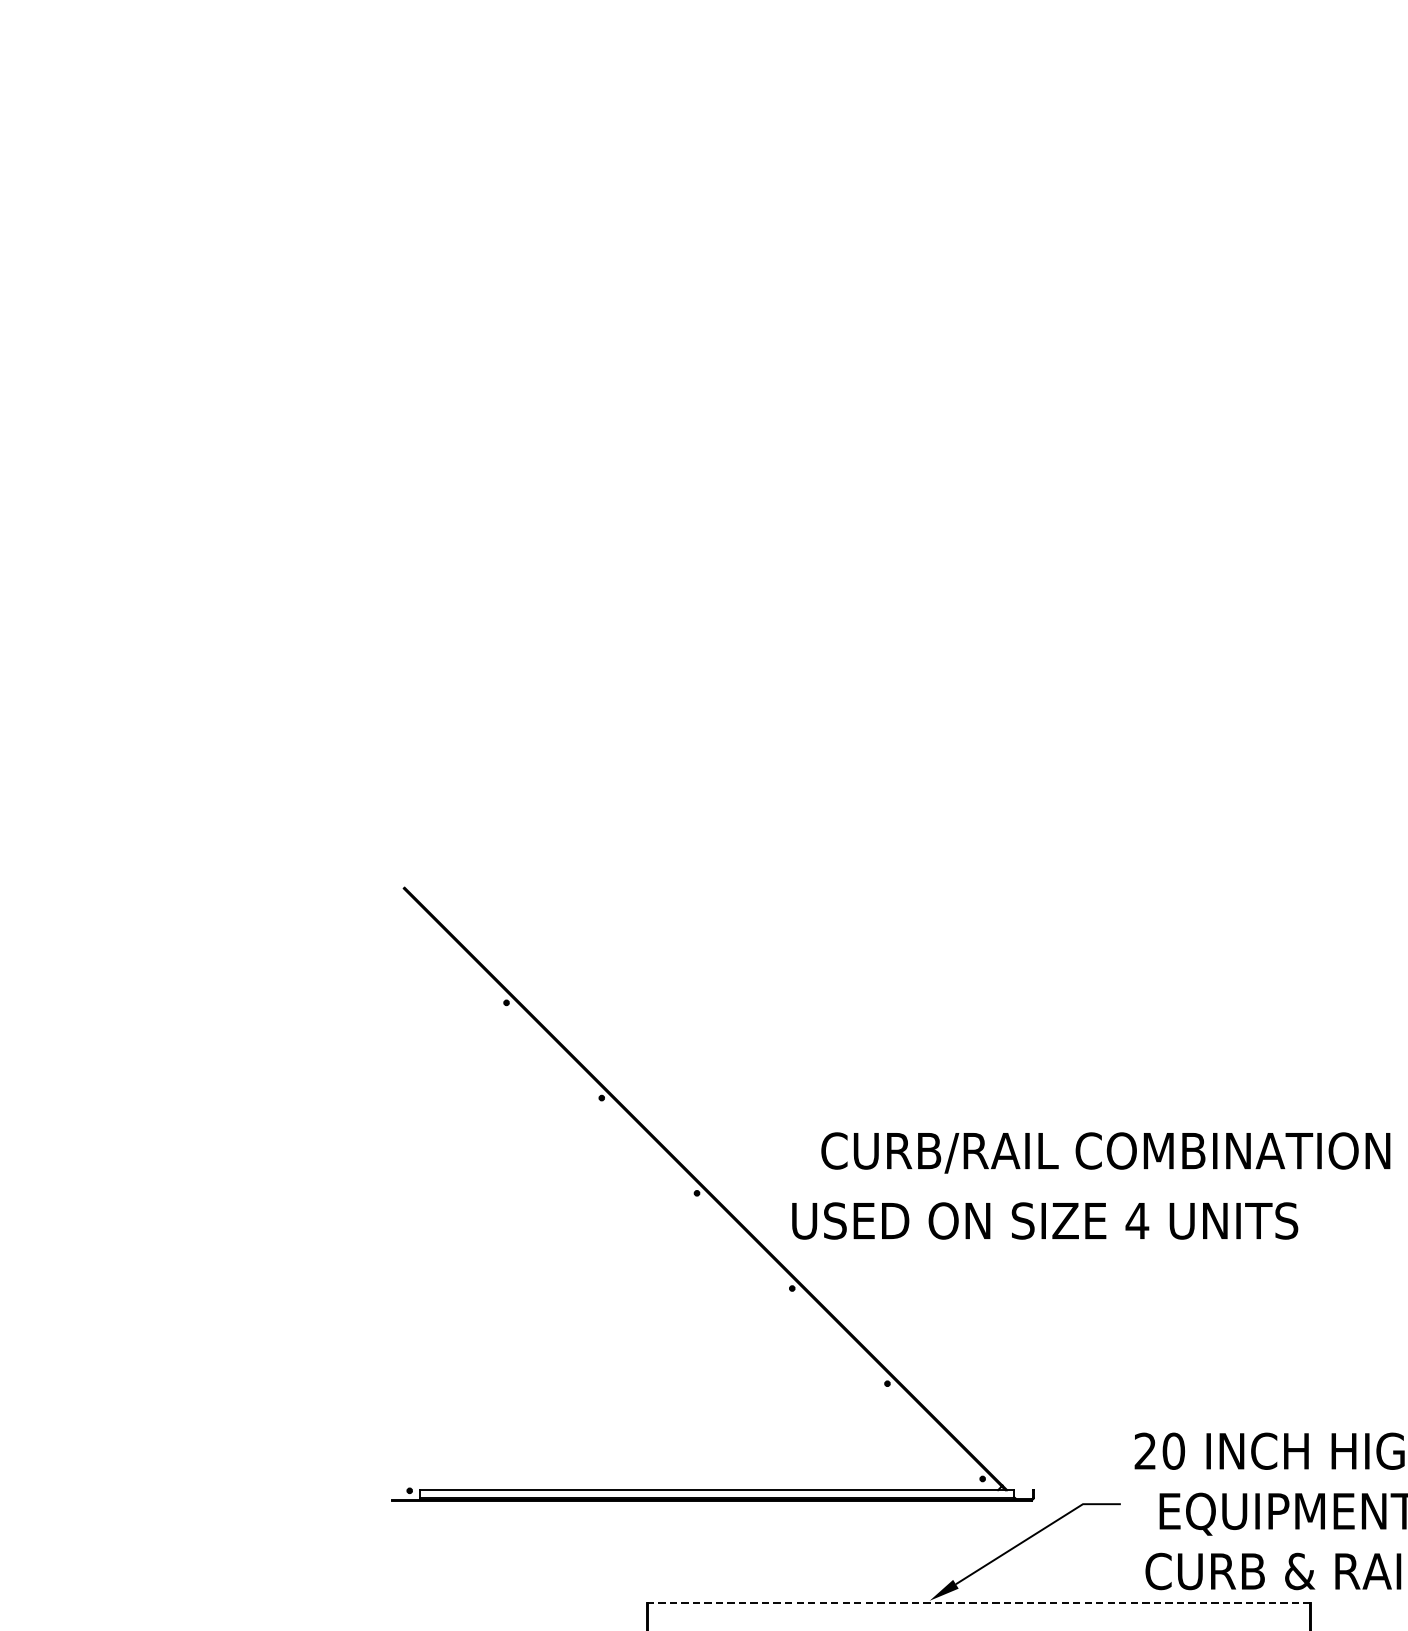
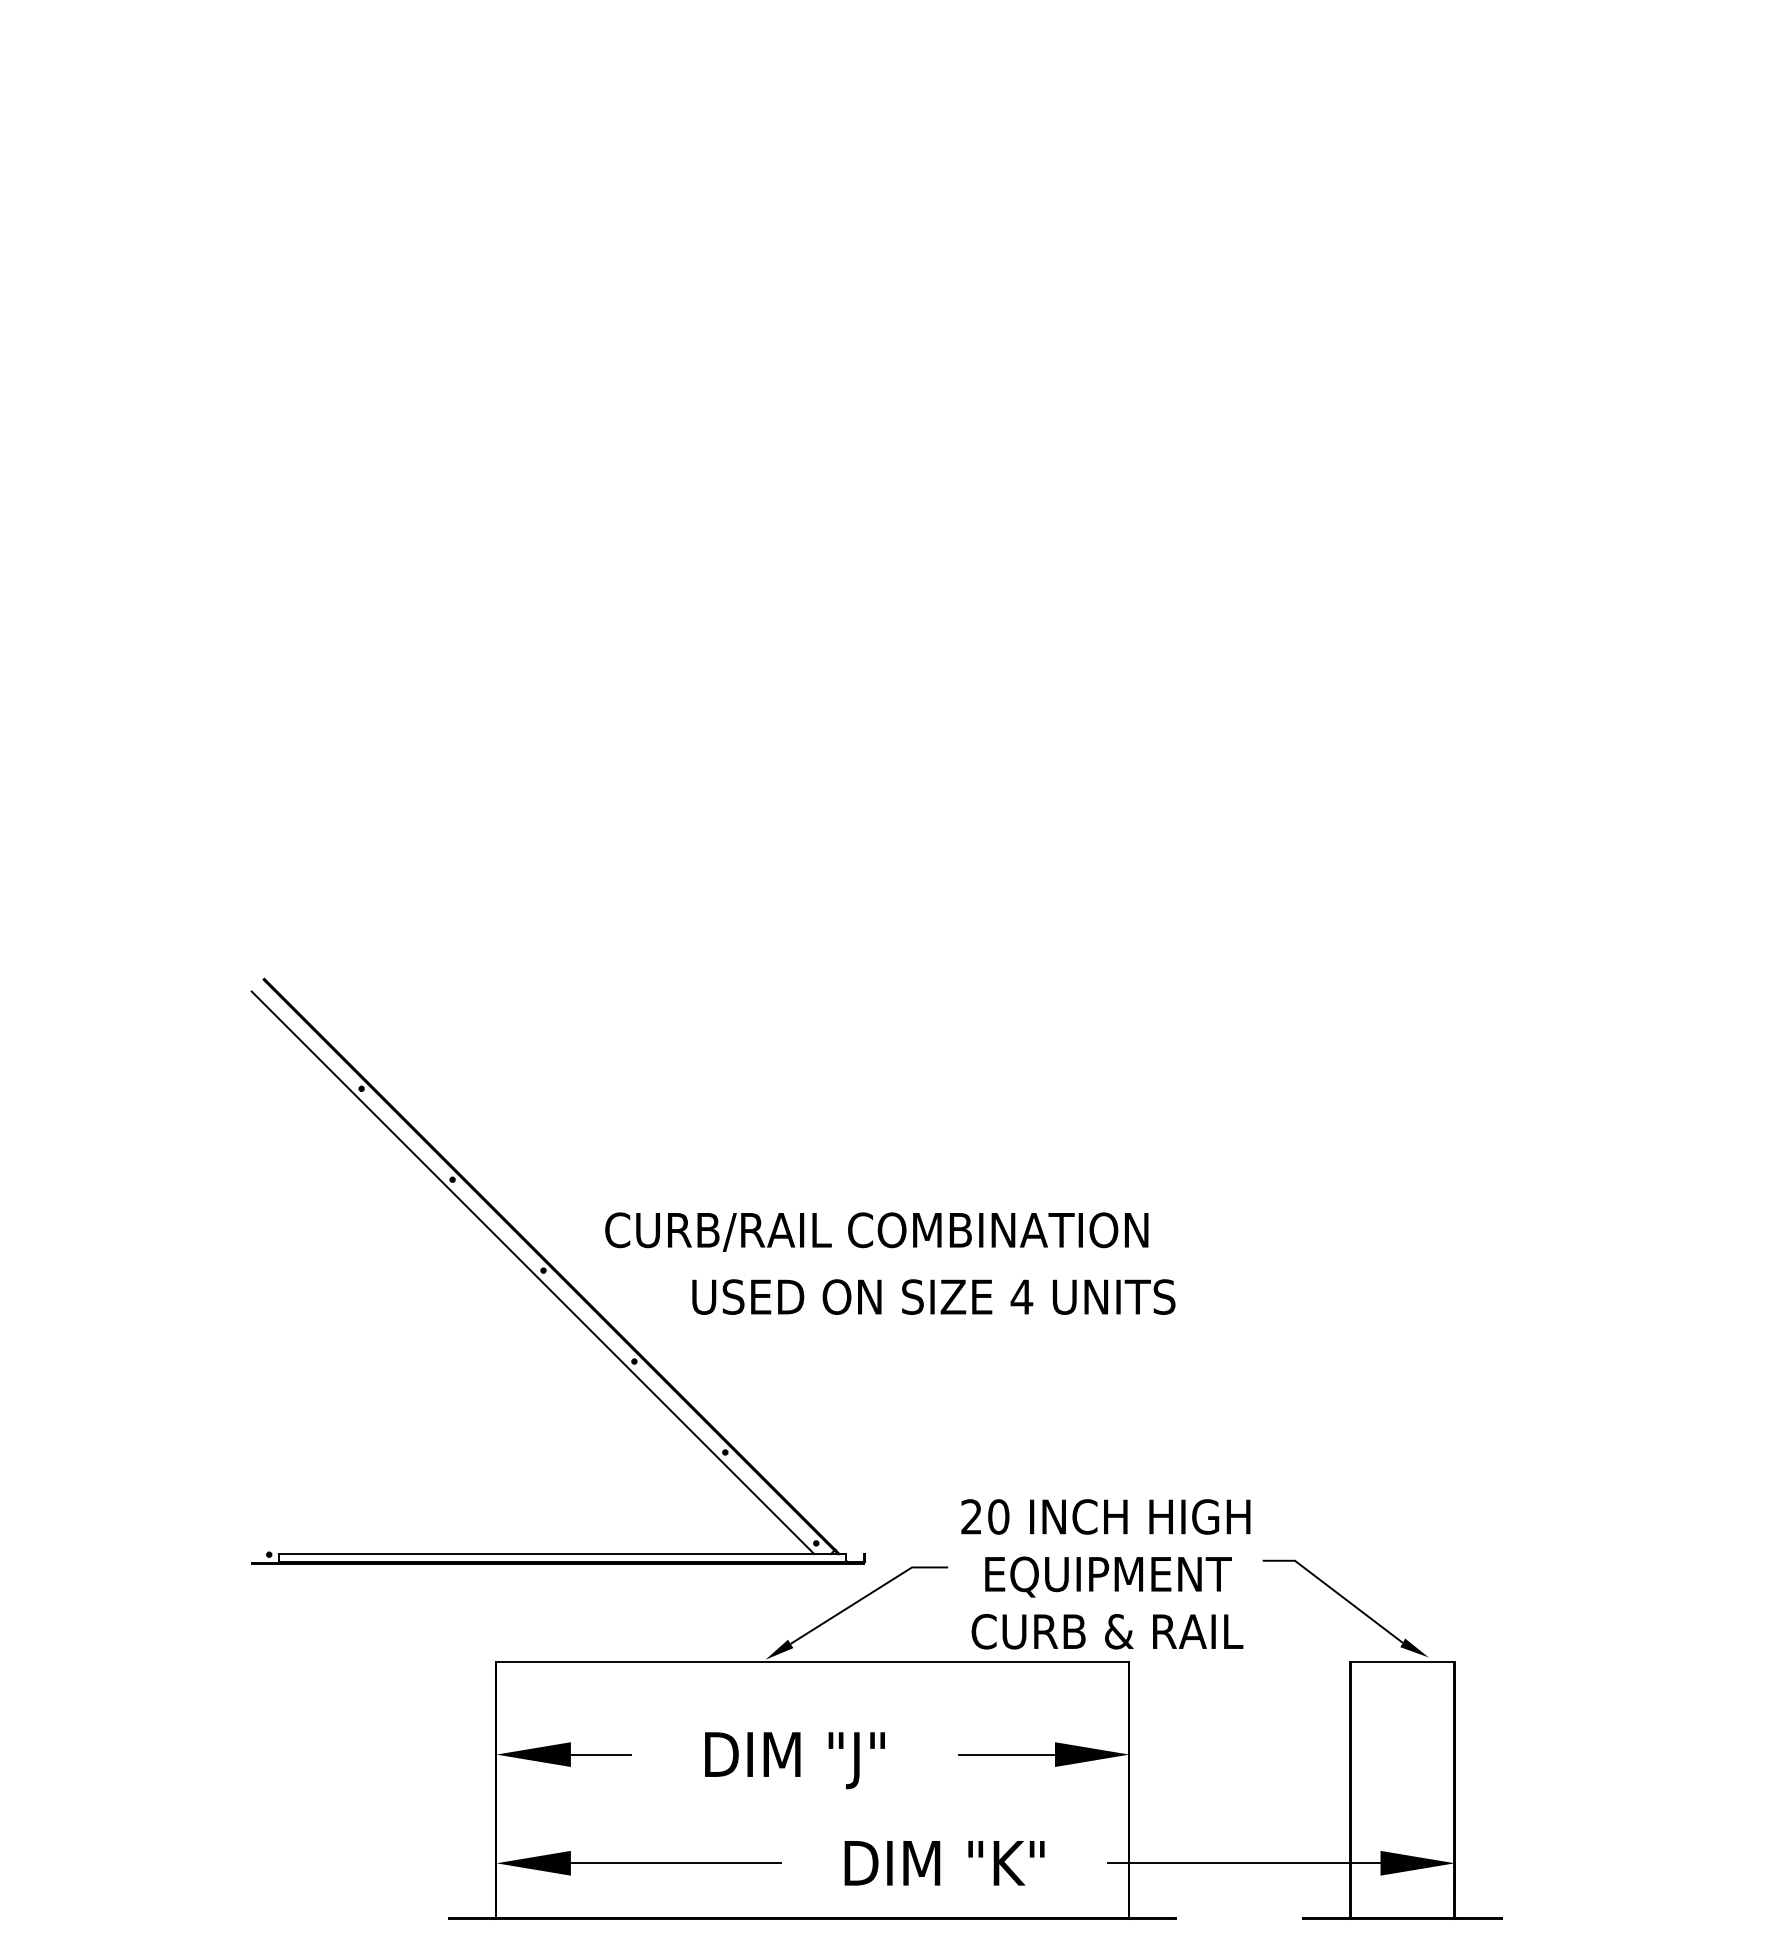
text: (1105, 1152) -> (876, 1231), moved
line: (685, 1195) -> (532, 1272), added
text: (1044, 1220) -> (933, 1296), moved
line: (978, 1602) -> (812, 1661), dashed -> solid

